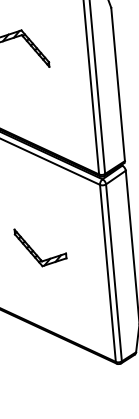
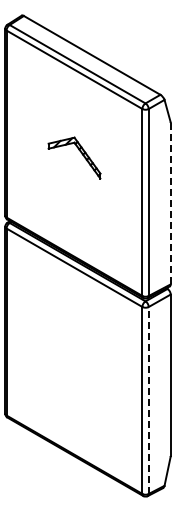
line: (117, 84) -> (170, 203), solid -> dashed
part: (35, 252) -> (68, 371), removed
line: (113, 271) -> (148, 399), solid -> dashed

